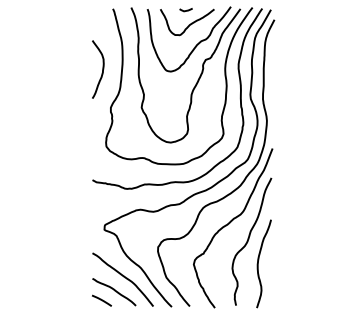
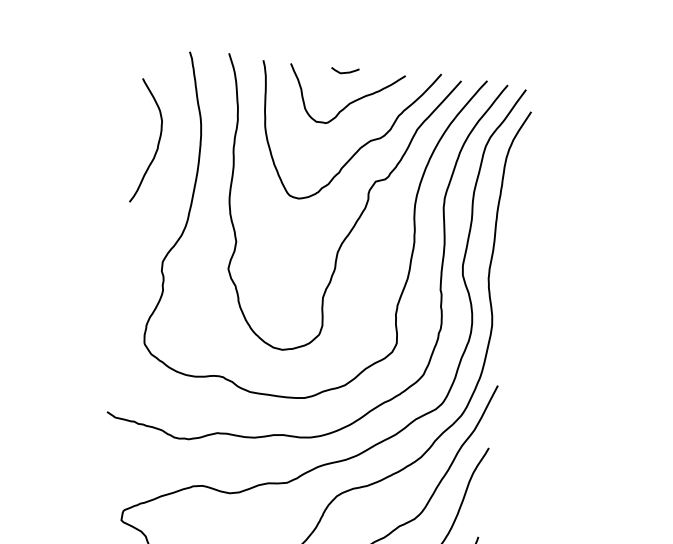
curve: (102, 69) -> (157, 142), moved

